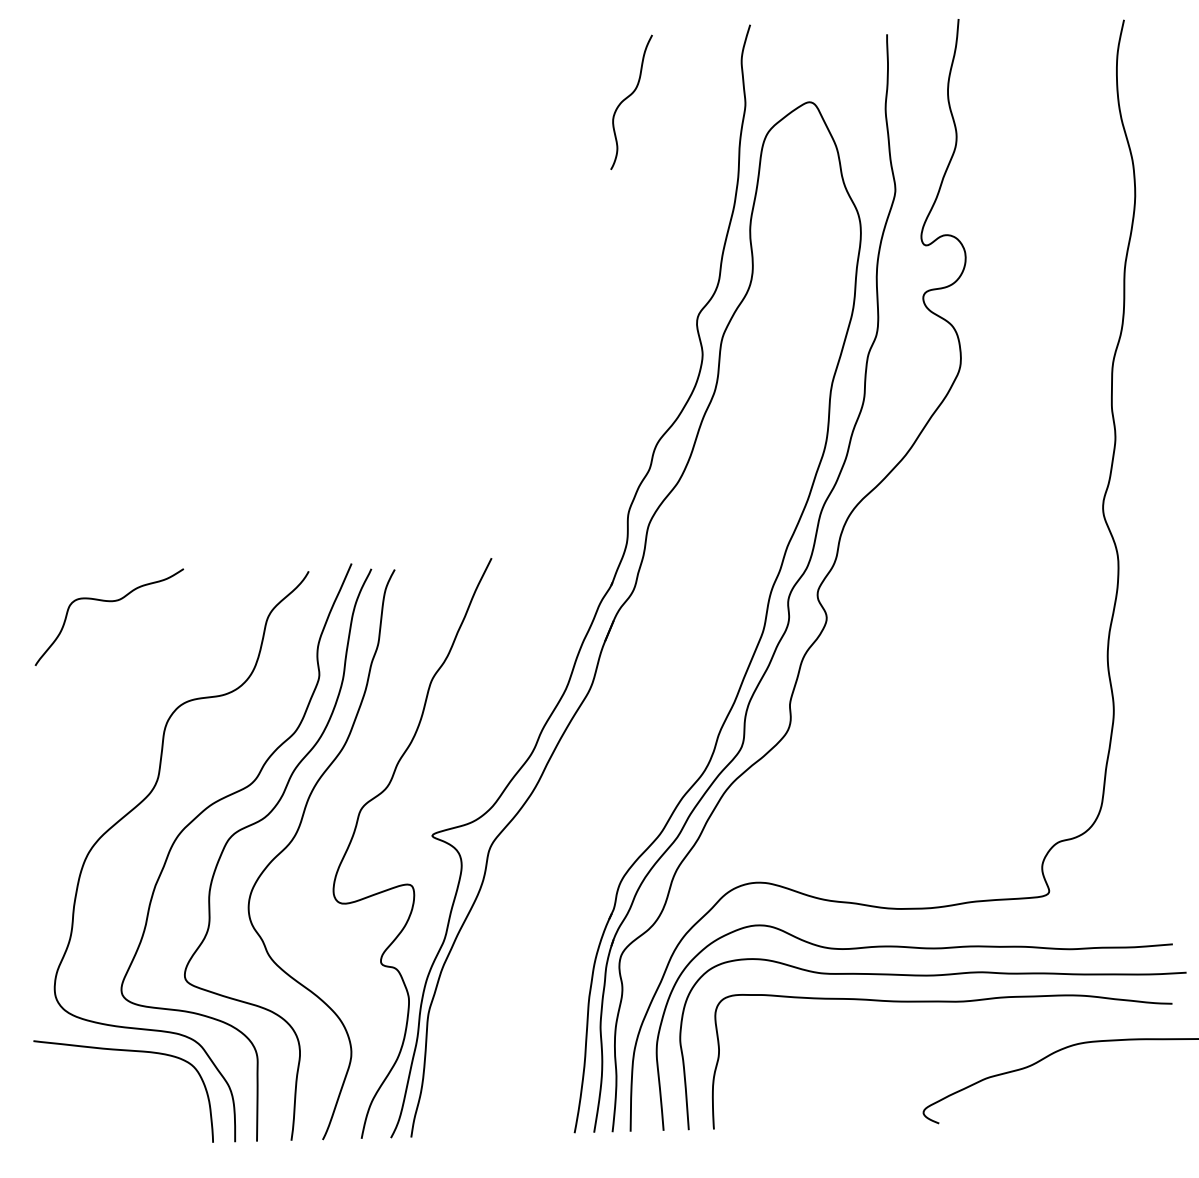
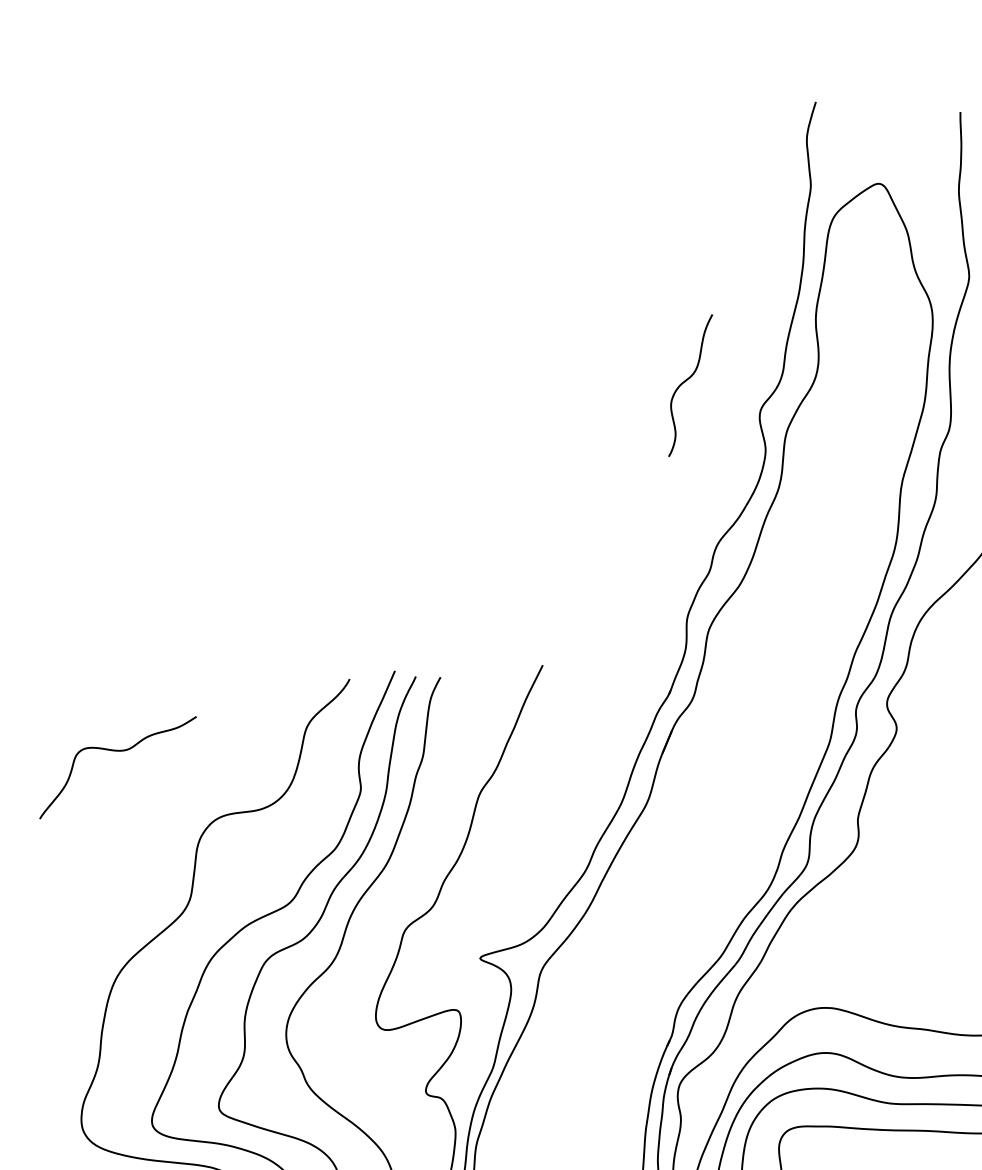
curve: (628, 97) -> (687, 380), moved
curve: (109, 602) -> (118, 752), moved

